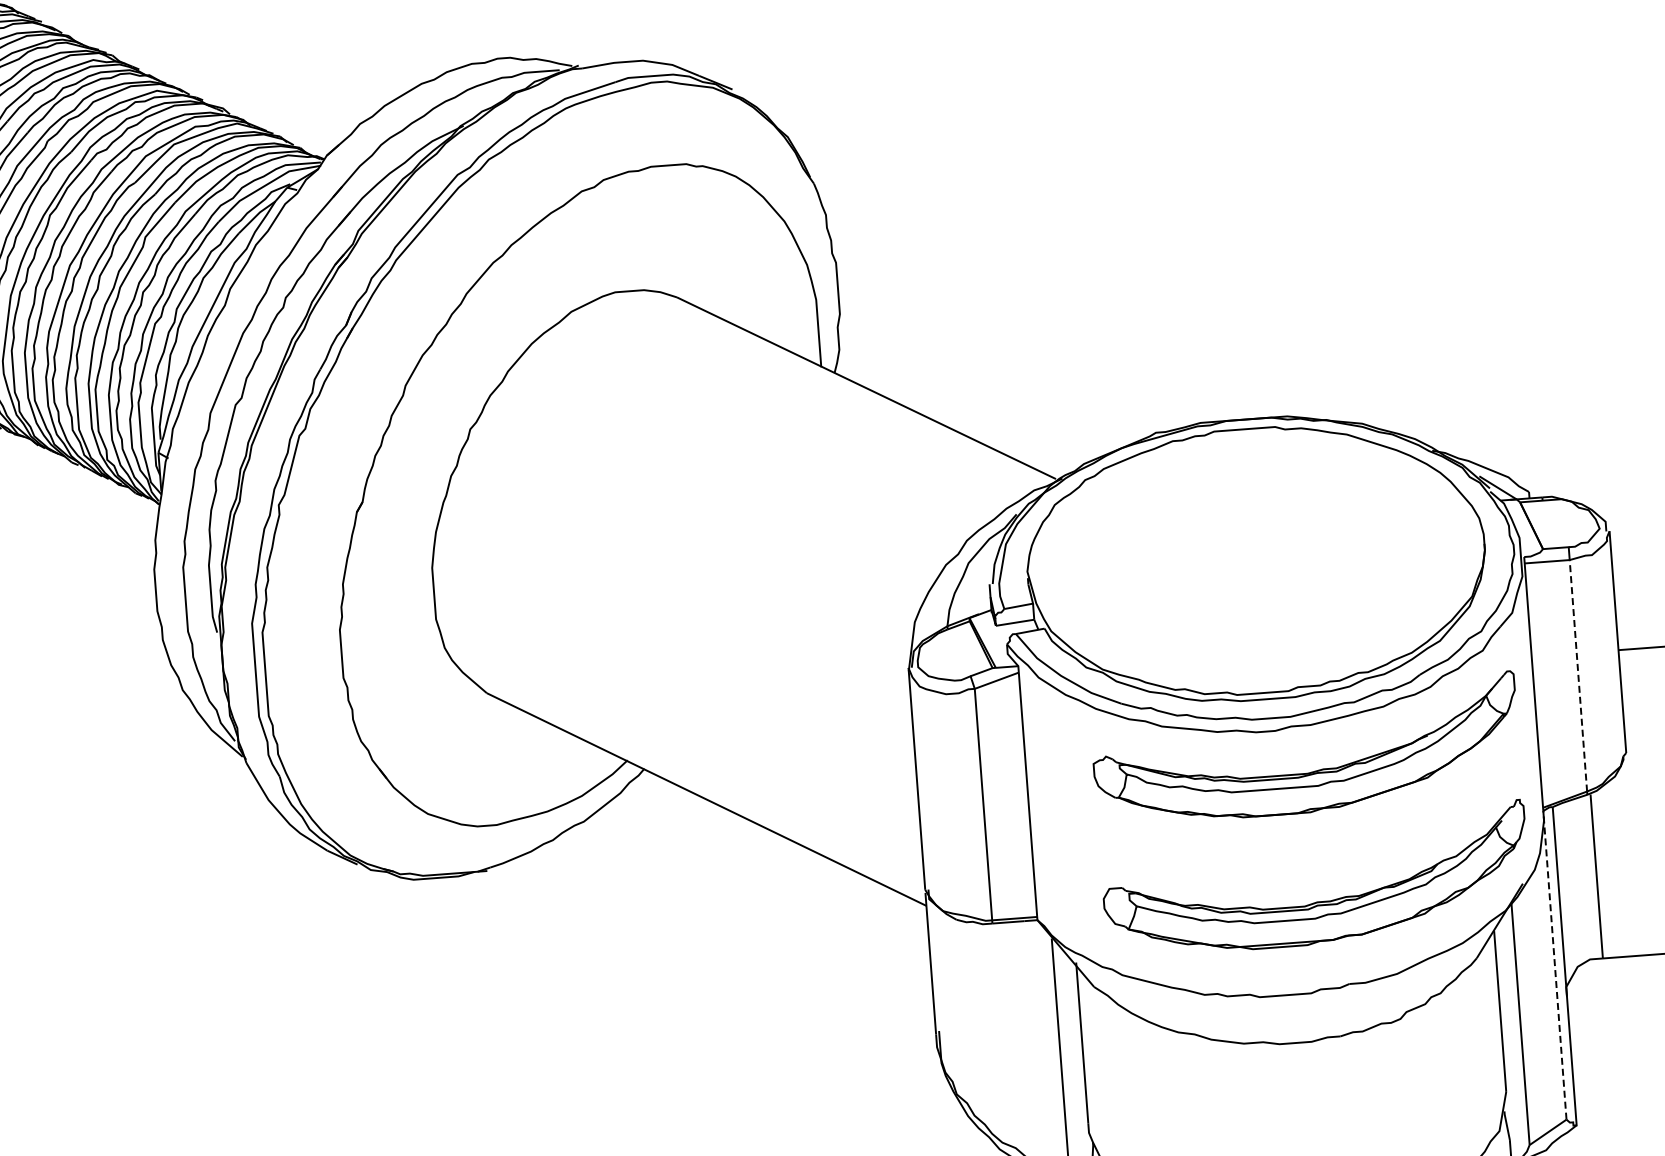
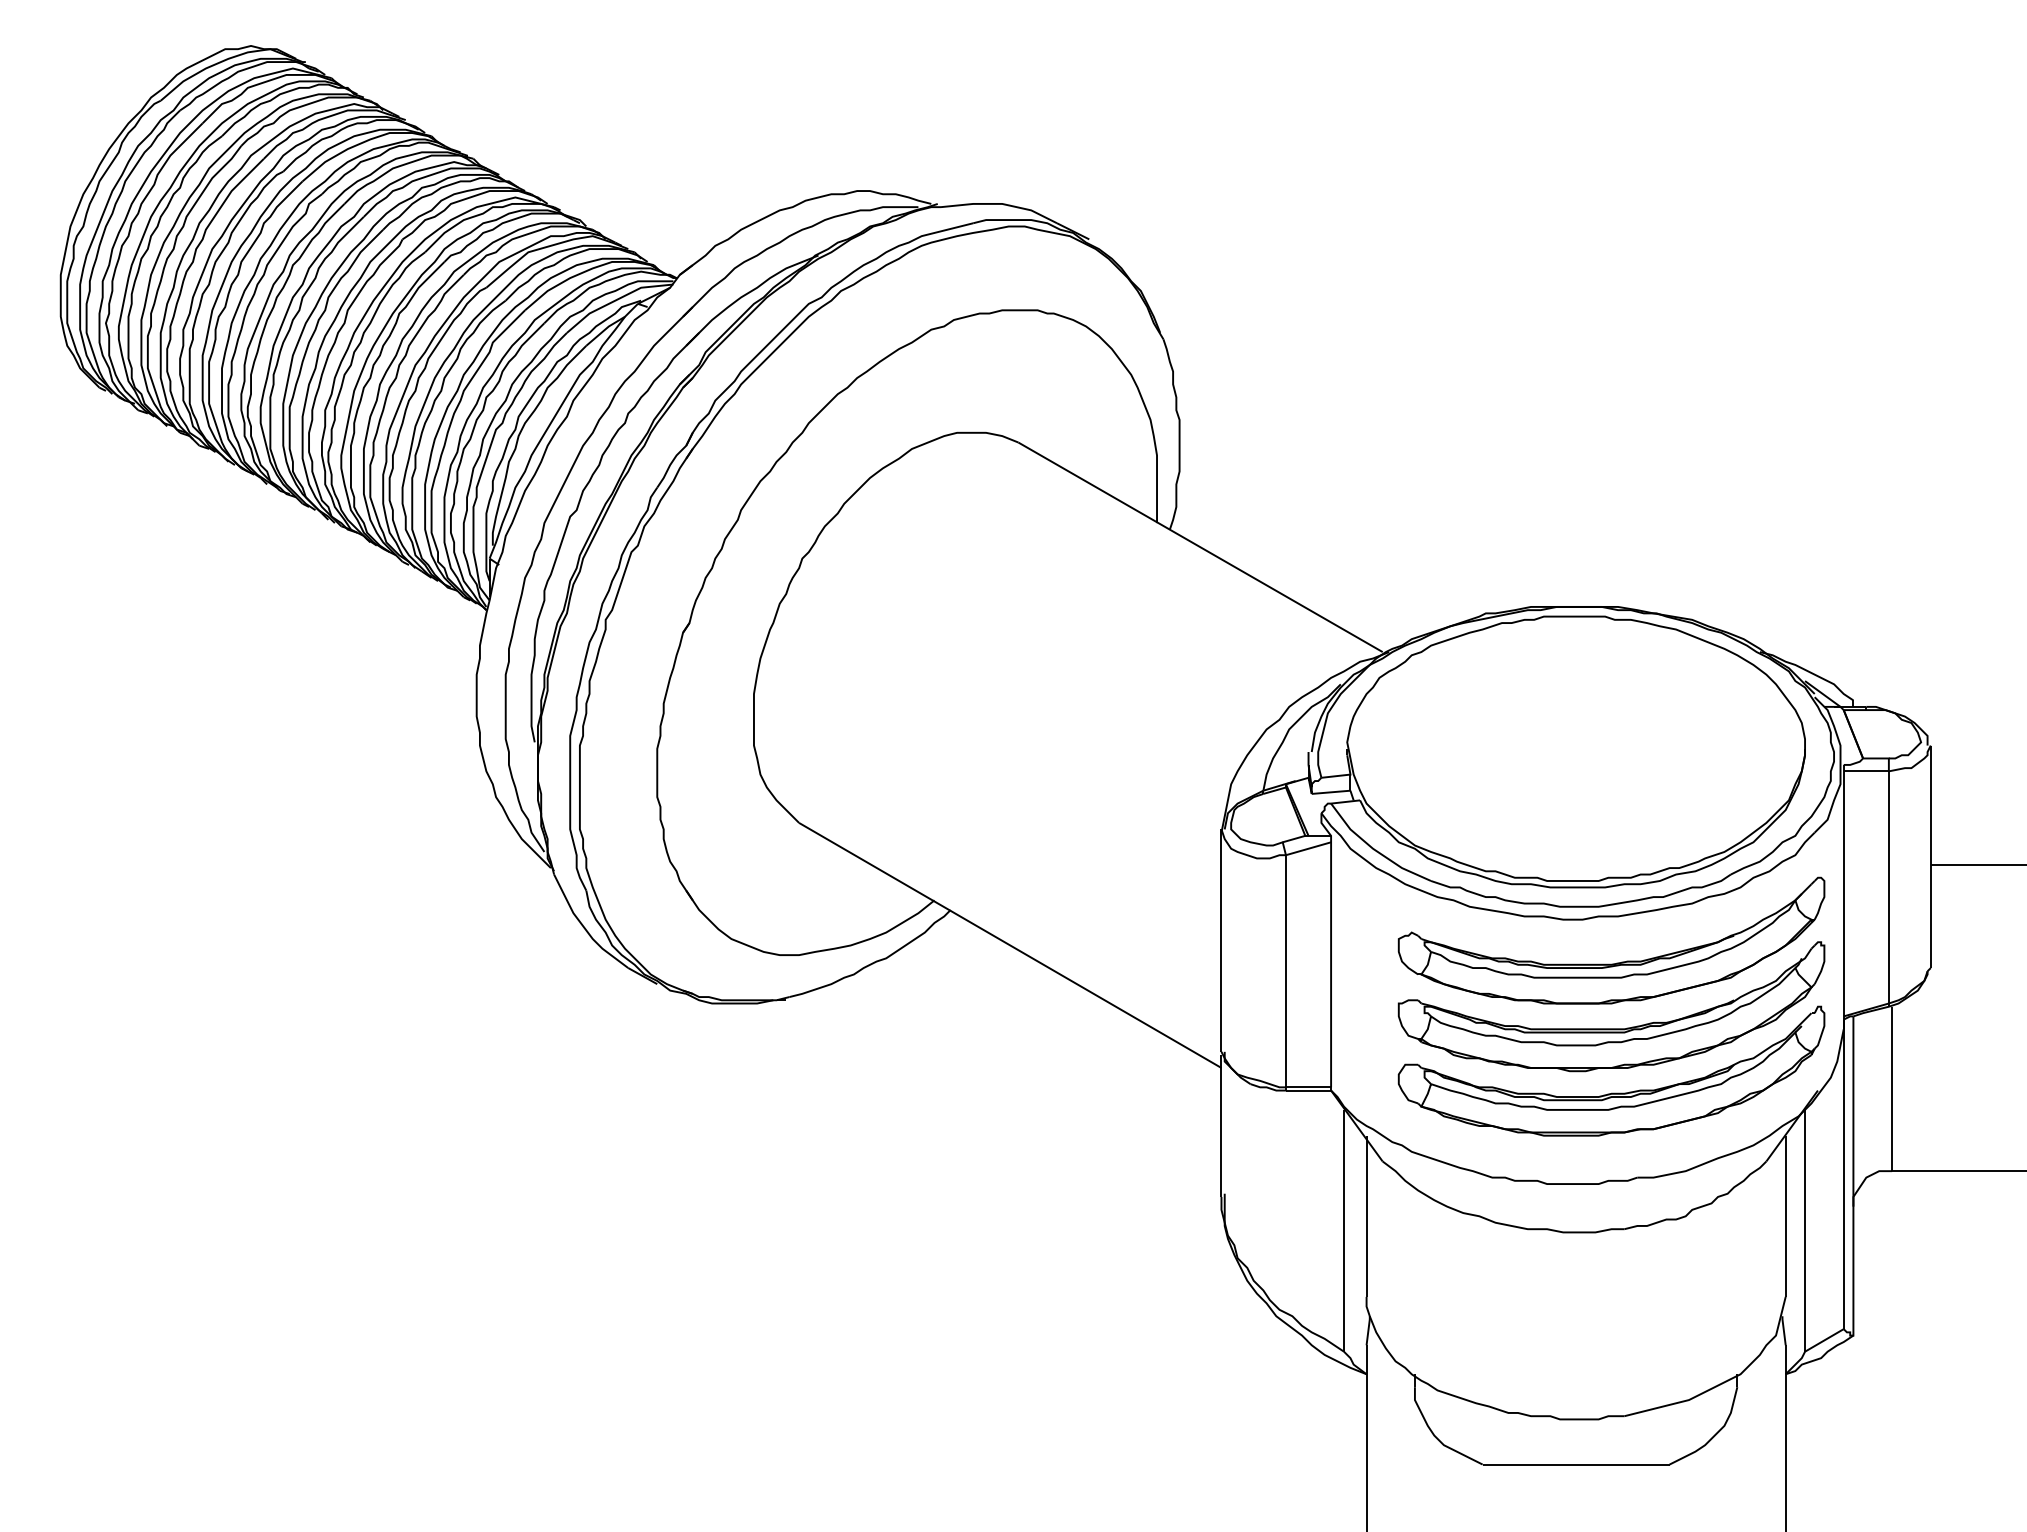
line: (1577, 674) -> (1888, 886), dashed -> solid
part: (1312, 837) -> (1611, 1028), added
line: (1554, 965) -> (1843, 1174), dashed -> solid

